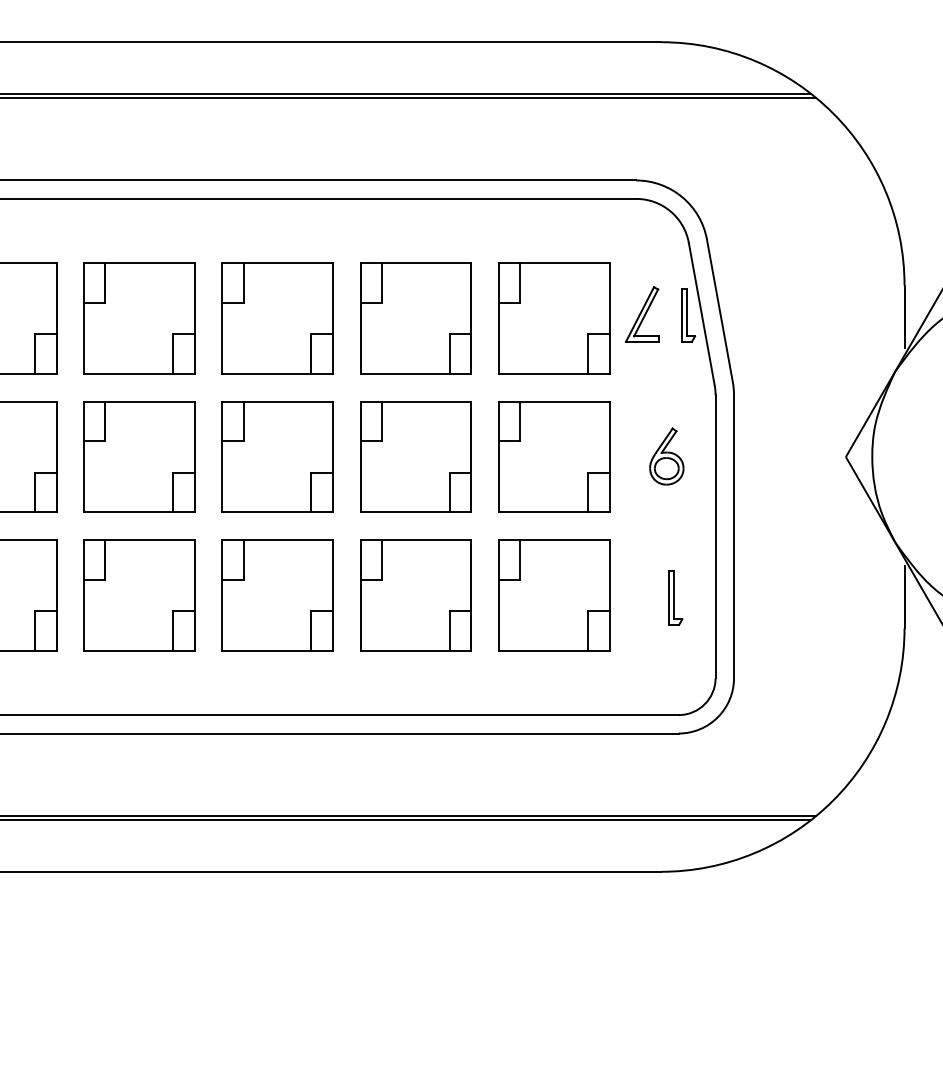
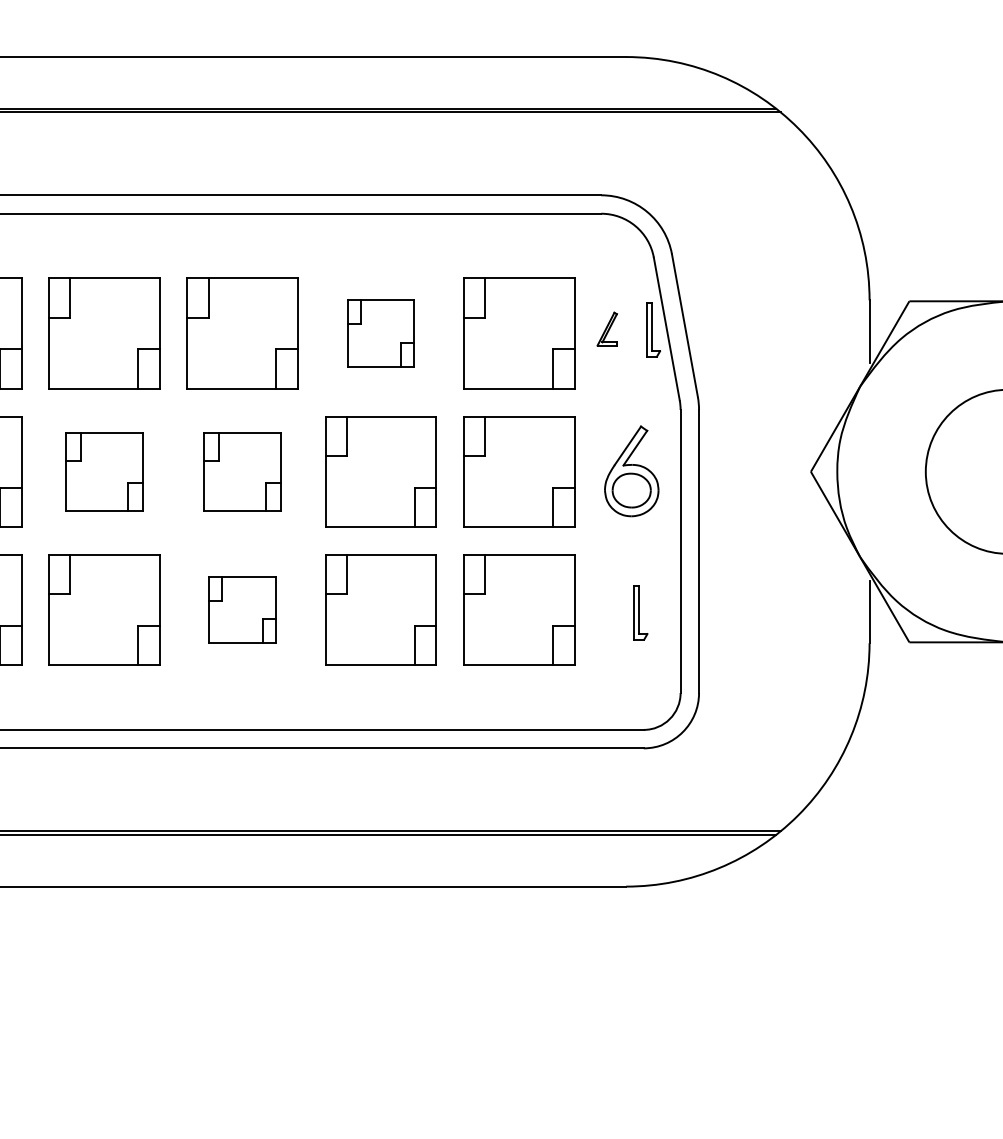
part: (642, 313) -> (607, 328), size x0.6
part: (415, 318) -> (380, 333), size x0.6
part: (139, 456) -> (104, 471), size x0.7
part: (277, 456) -> (242, 471), size x0.7
part: (666, 456) -> (631, 471), size x1.6
part: (277, 594) -> (242, 609), size x0.6

